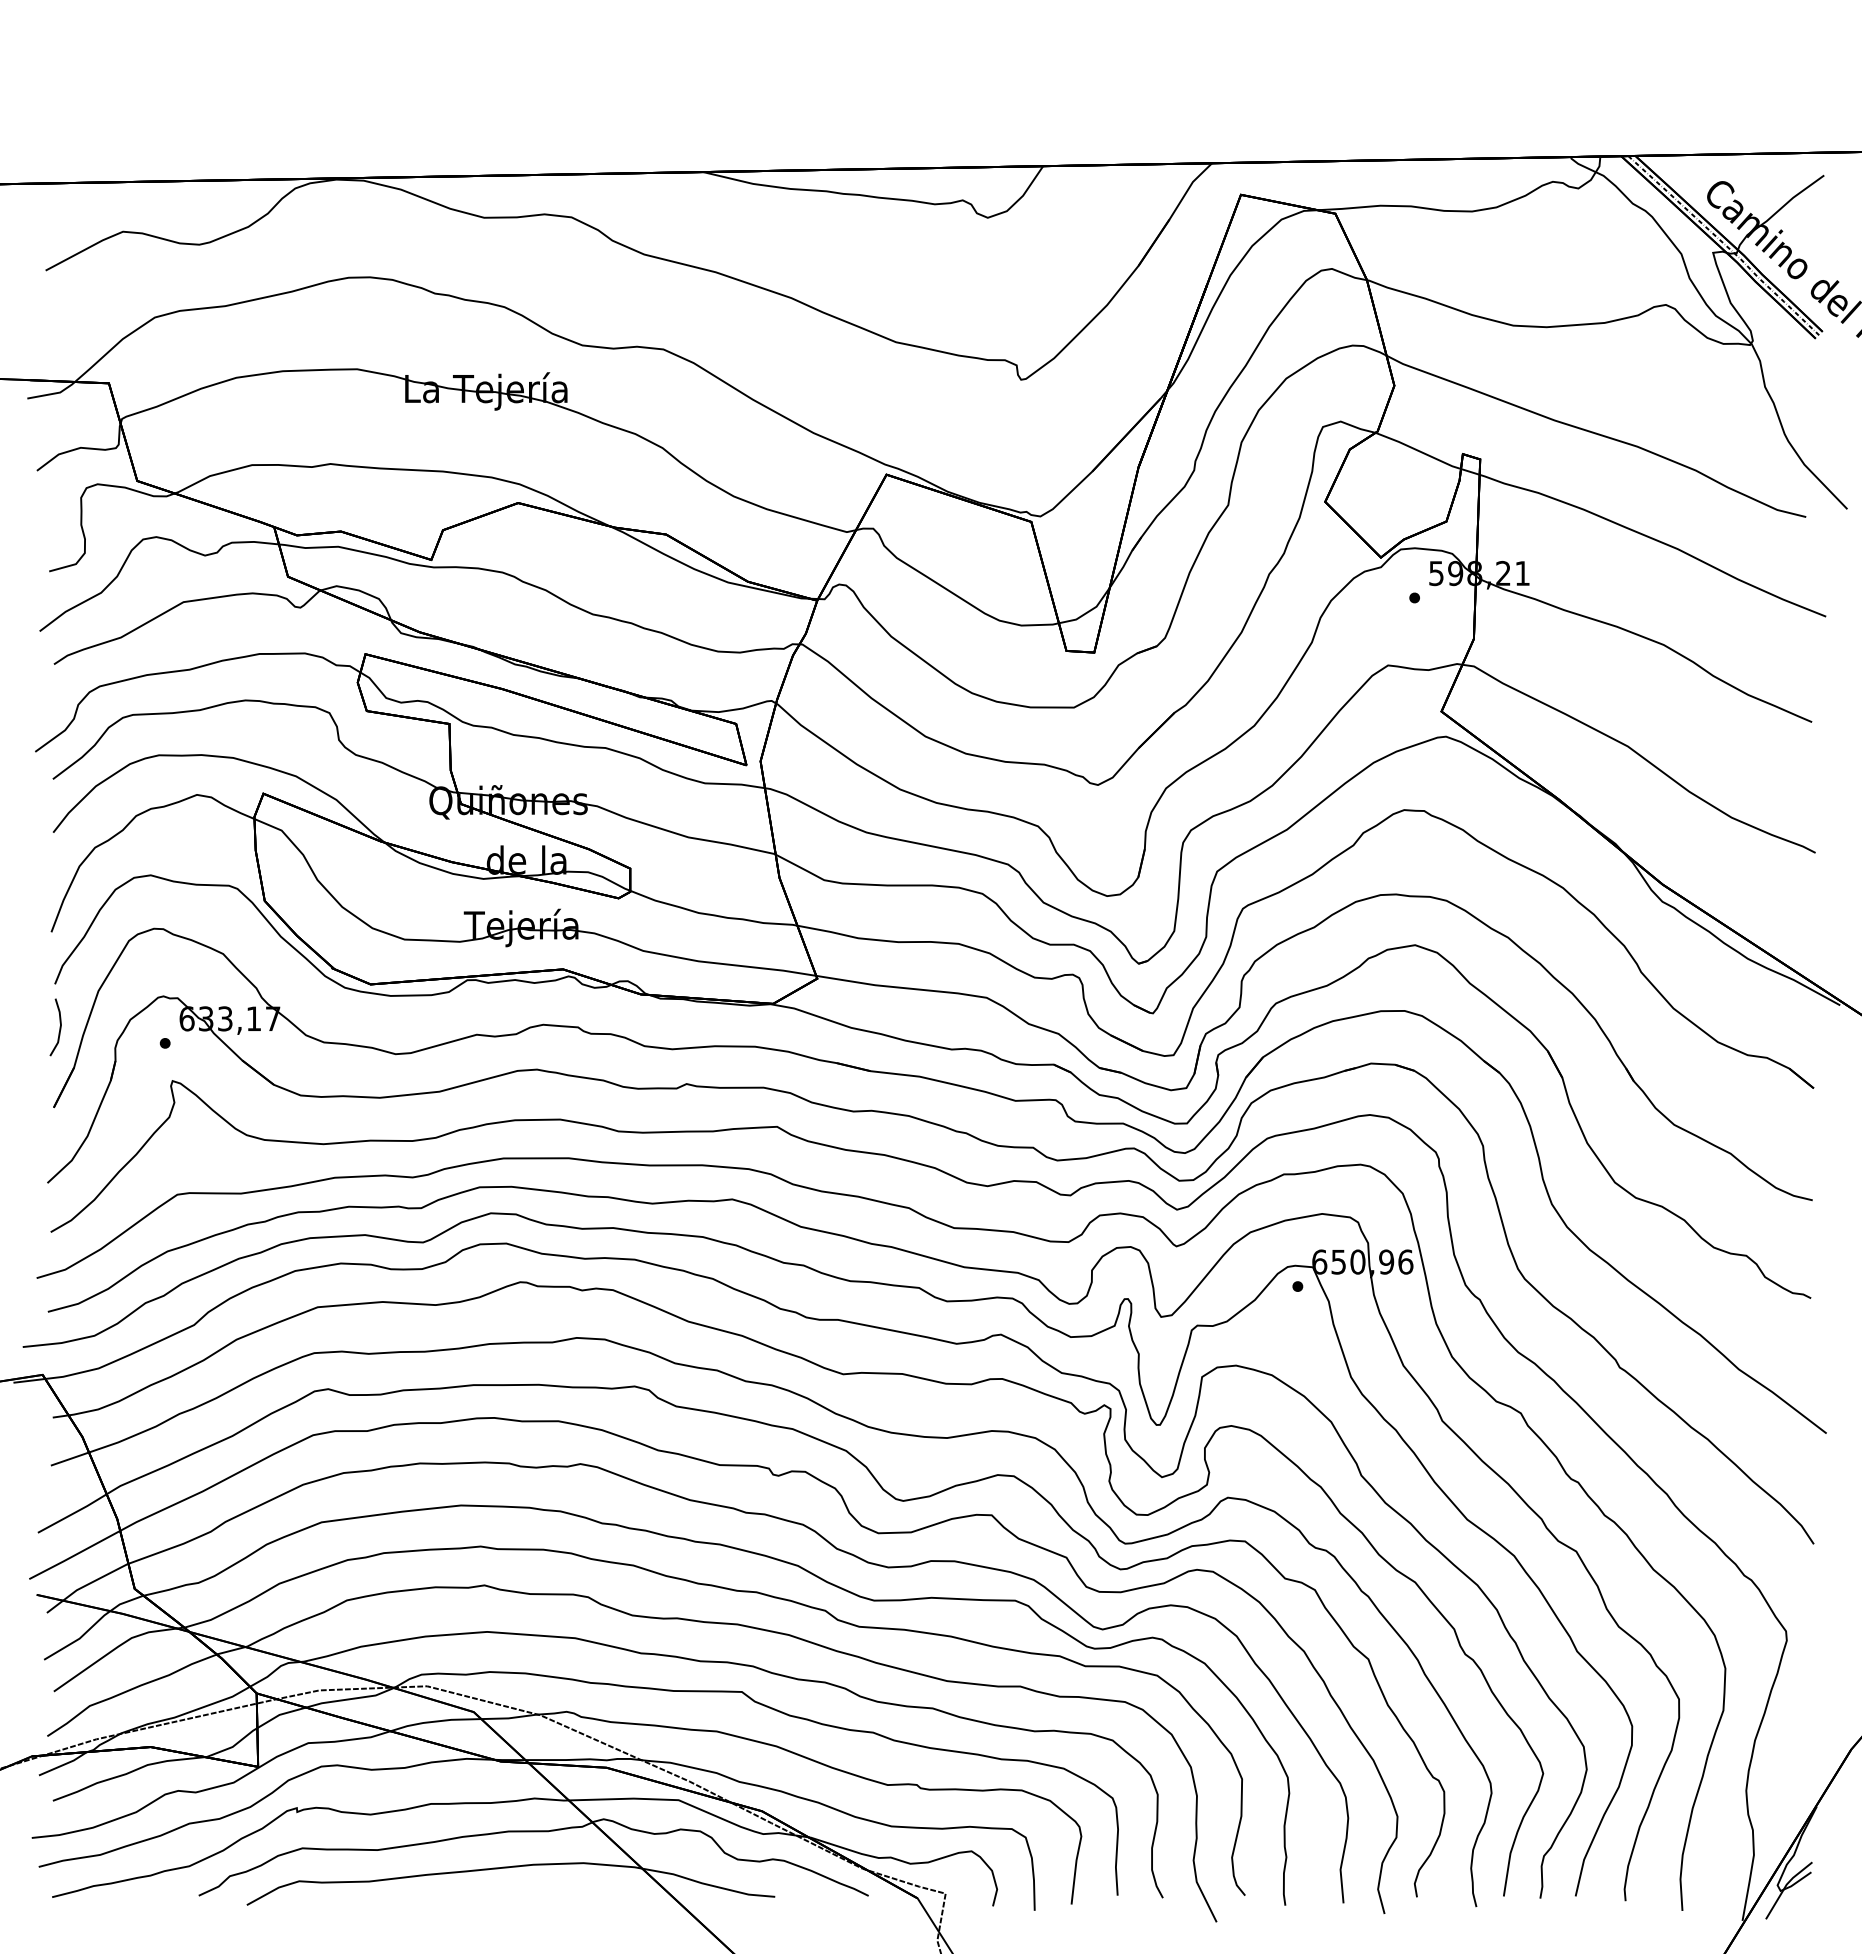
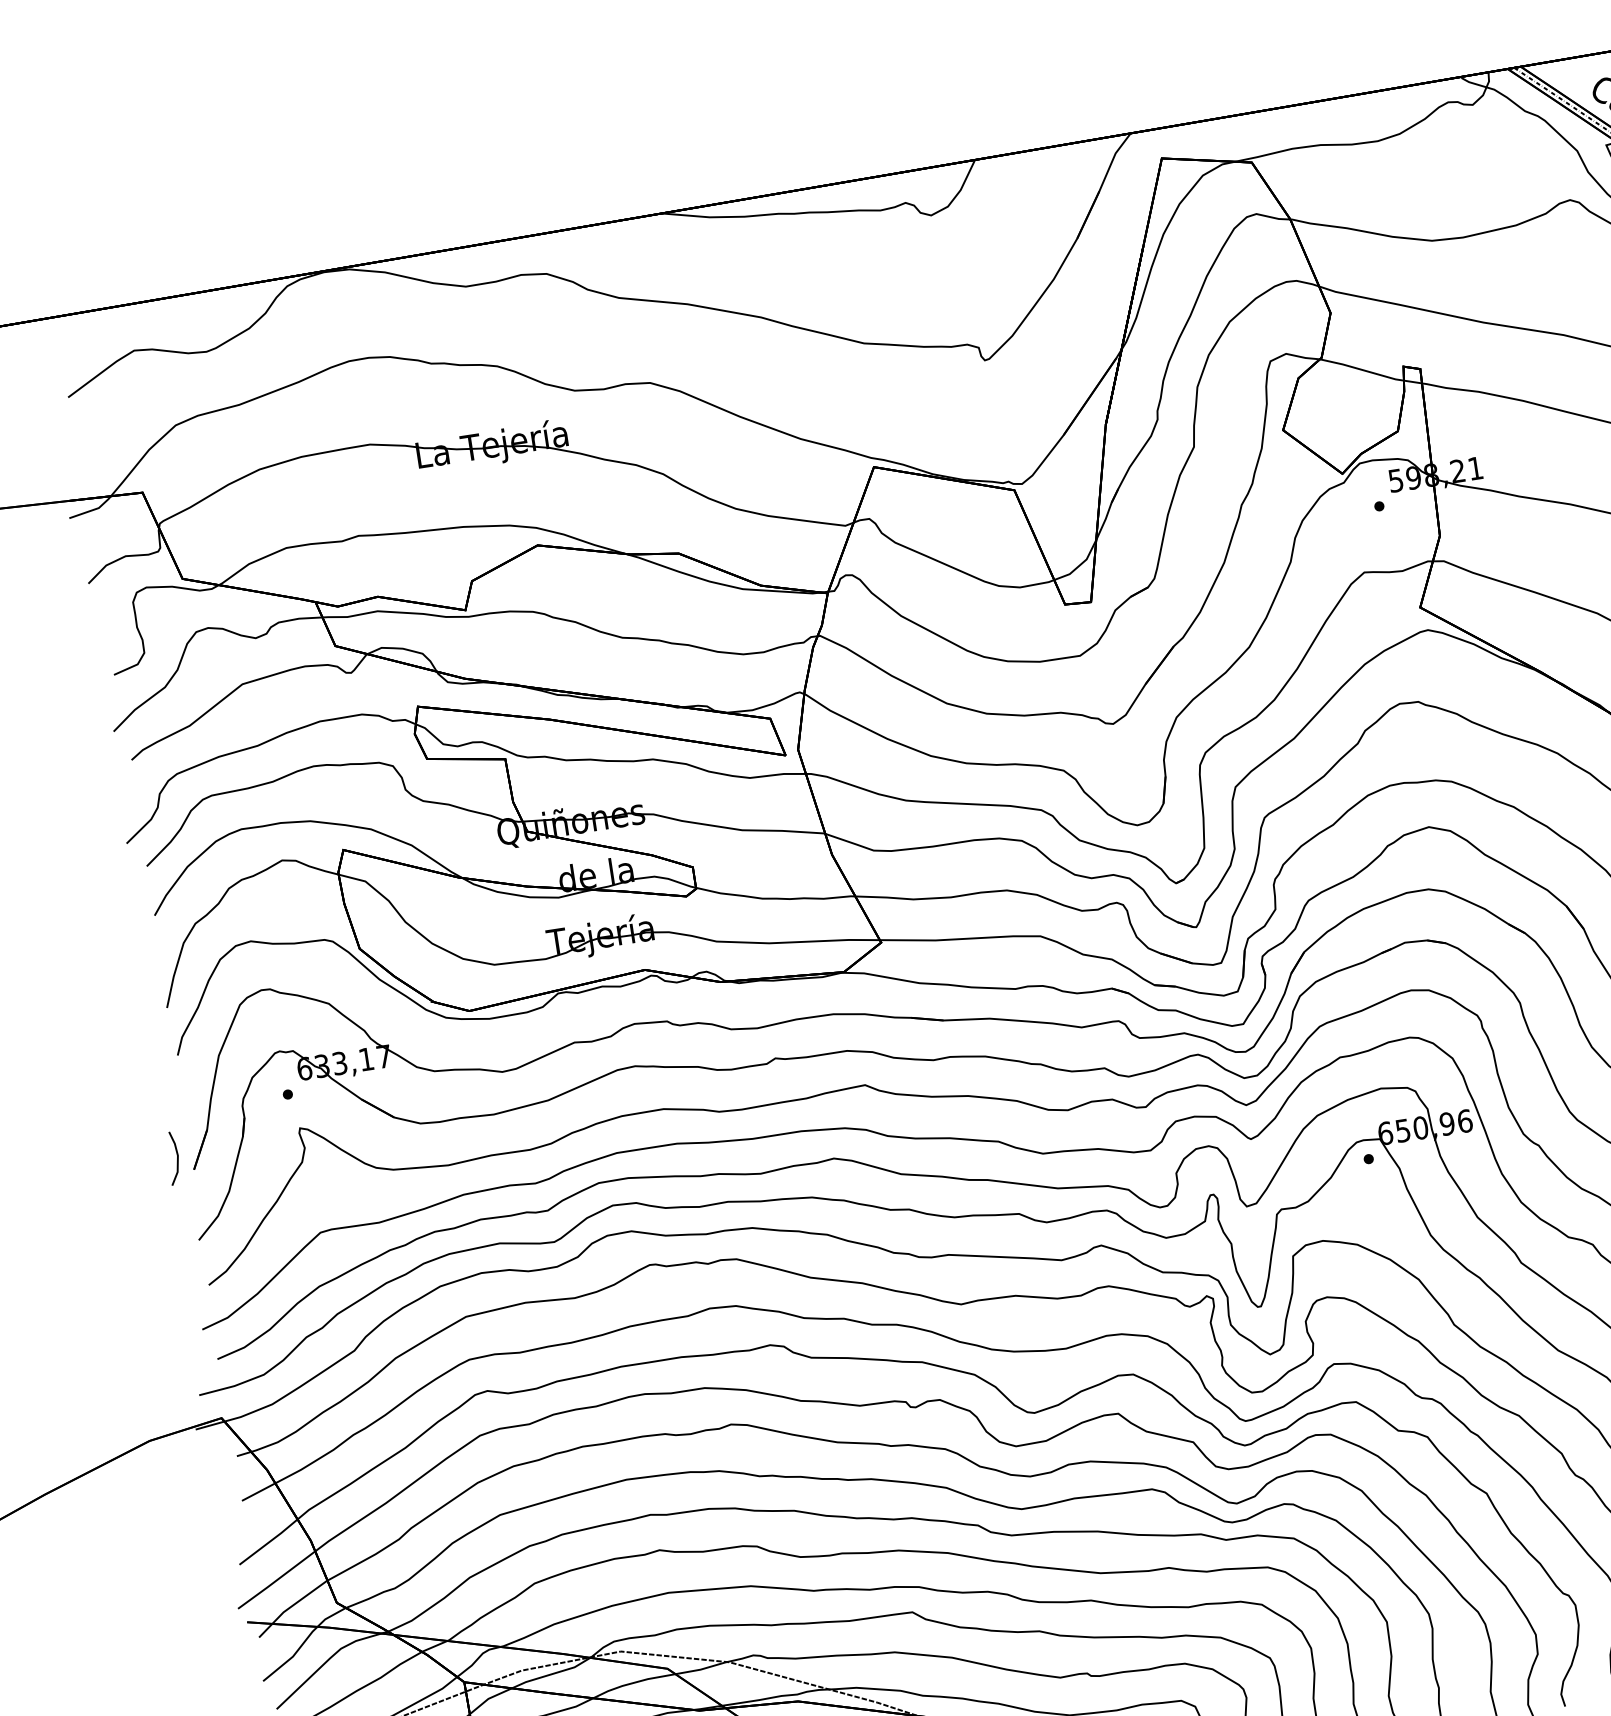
line: (59, 1027) -> (176, 1157), moved

